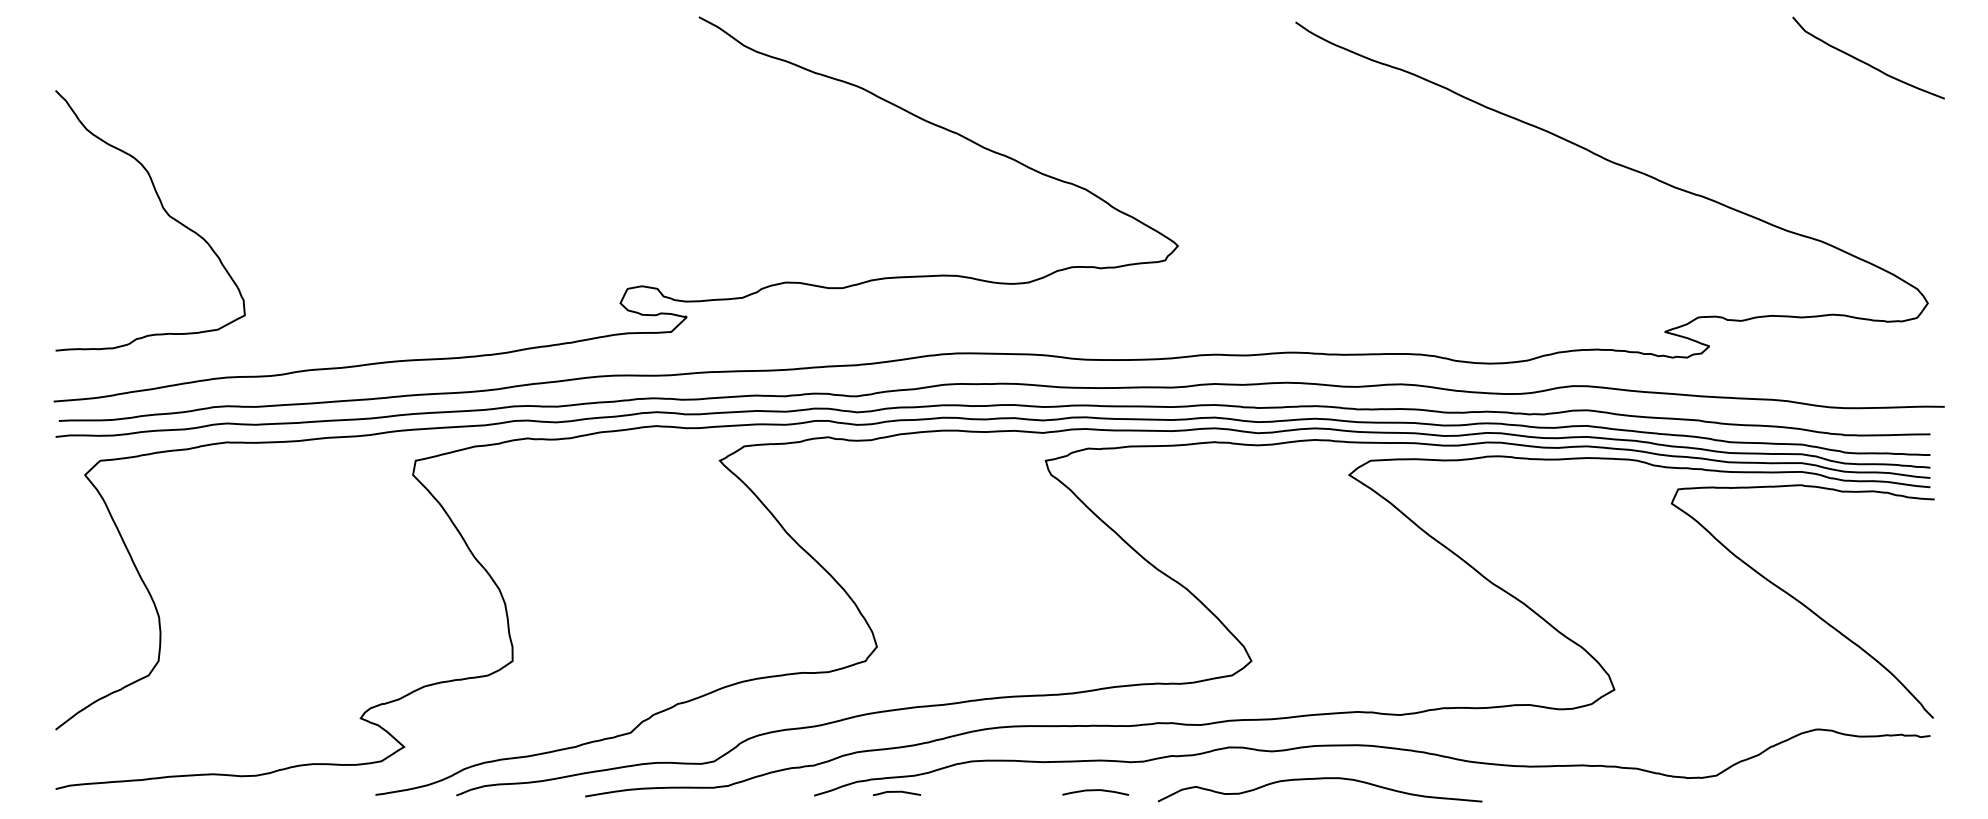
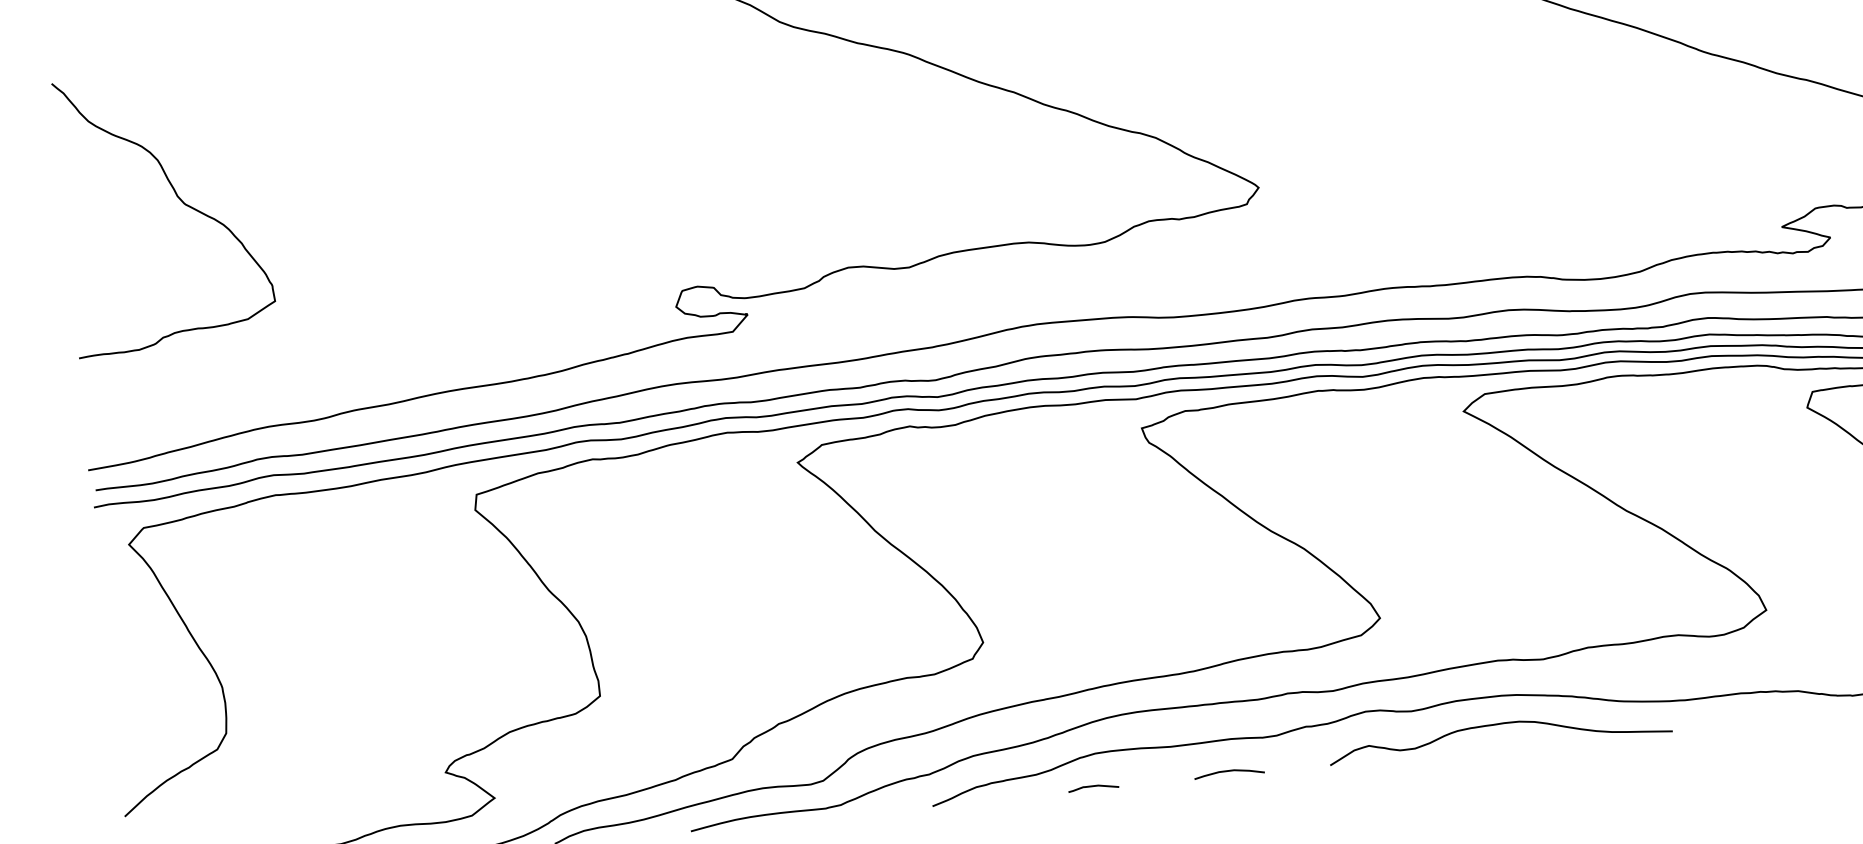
curve: (164, 211) -> (179, 199), moved
curve: (1319, 779) -> (1498, 725), moved
curve: (897, 792) -> (1094, 786), moved

